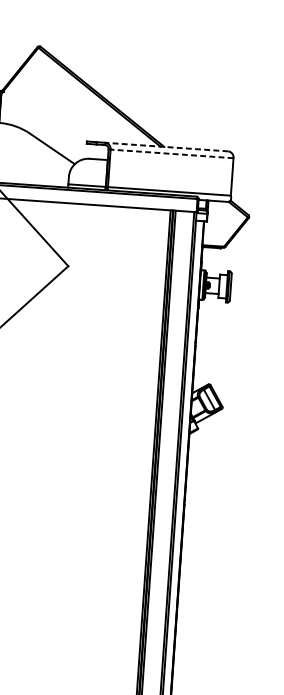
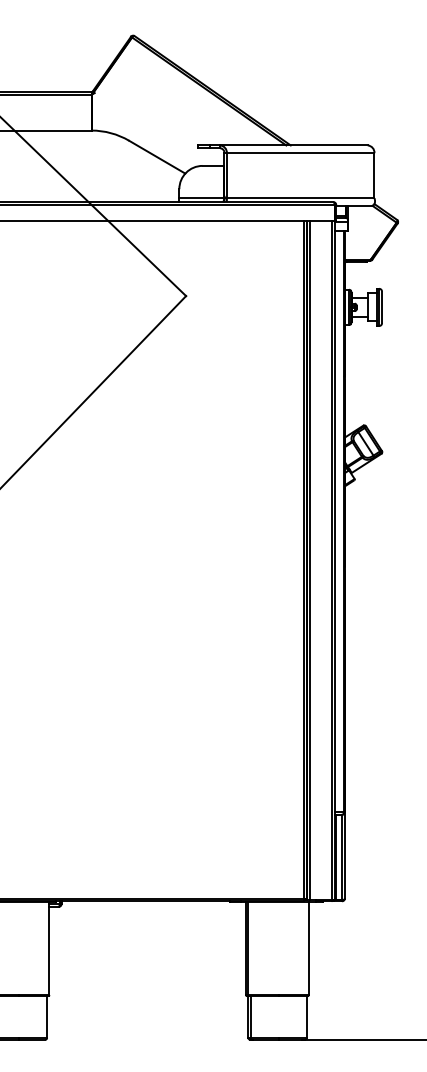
line: (166, 147) -> (293, 145), dashed -> solid
line: (171, 154) -> (300, 153), dashed -> solid

